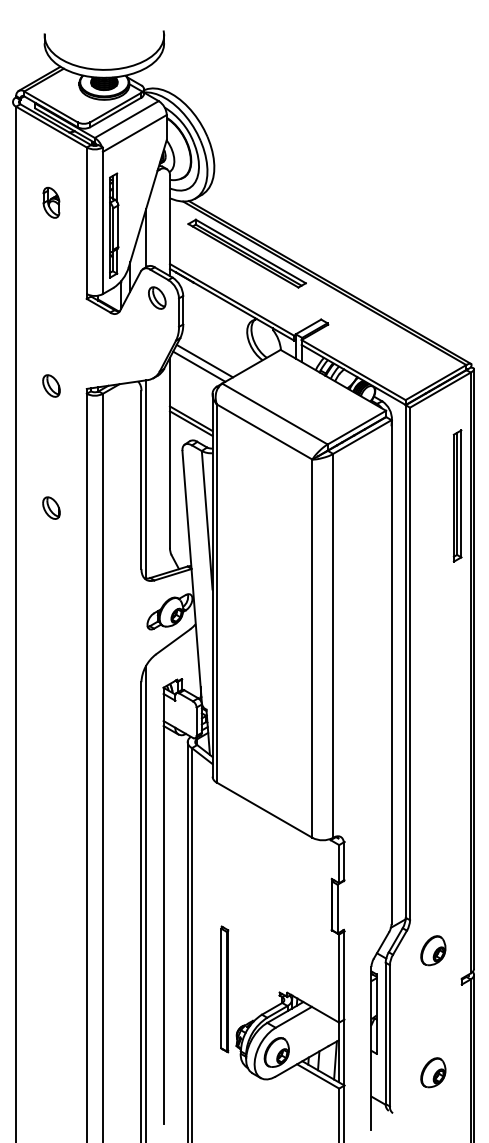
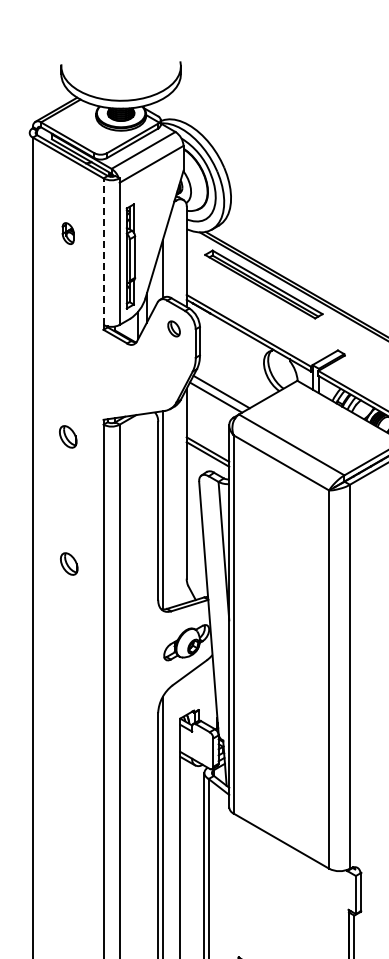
part: (51, 202) -> (68, 233), size x0.7
line: (86, 220) -> (103, 251), solid -> dashed
part: (157, 297) -> (174, 328), size x0.7
part: (51, 385) -> (68, 436), moved
part: (51, 507) -> (69, 563), moved

